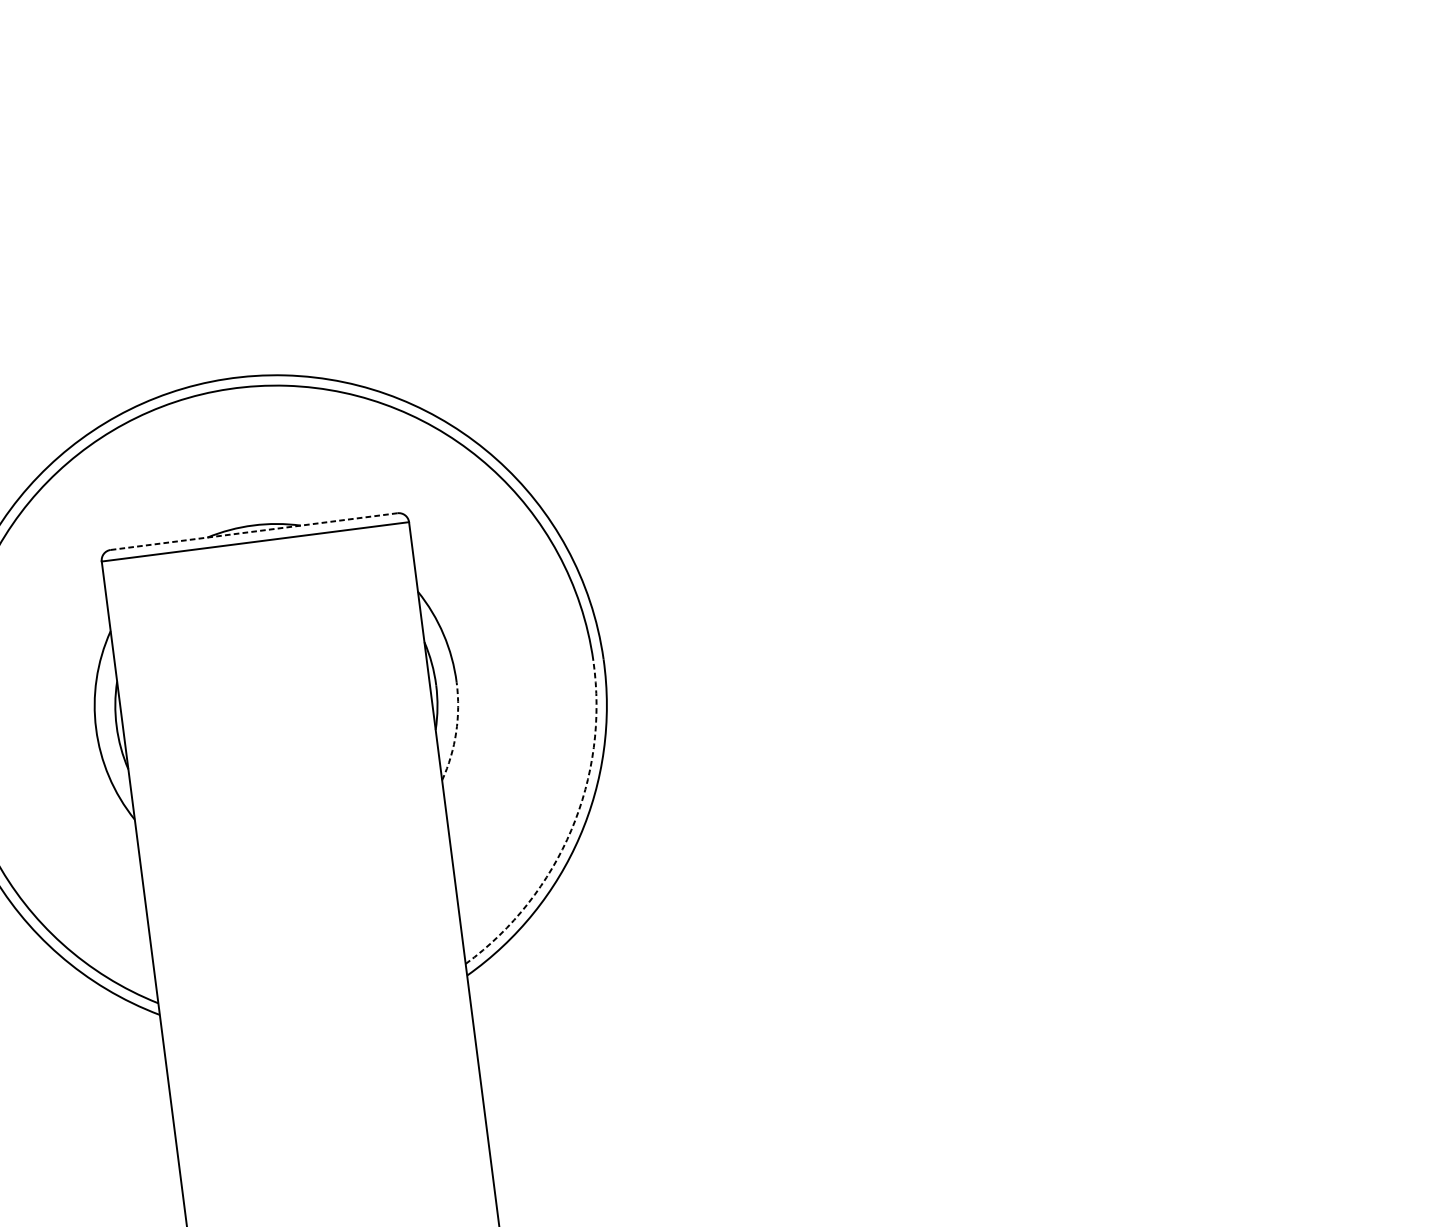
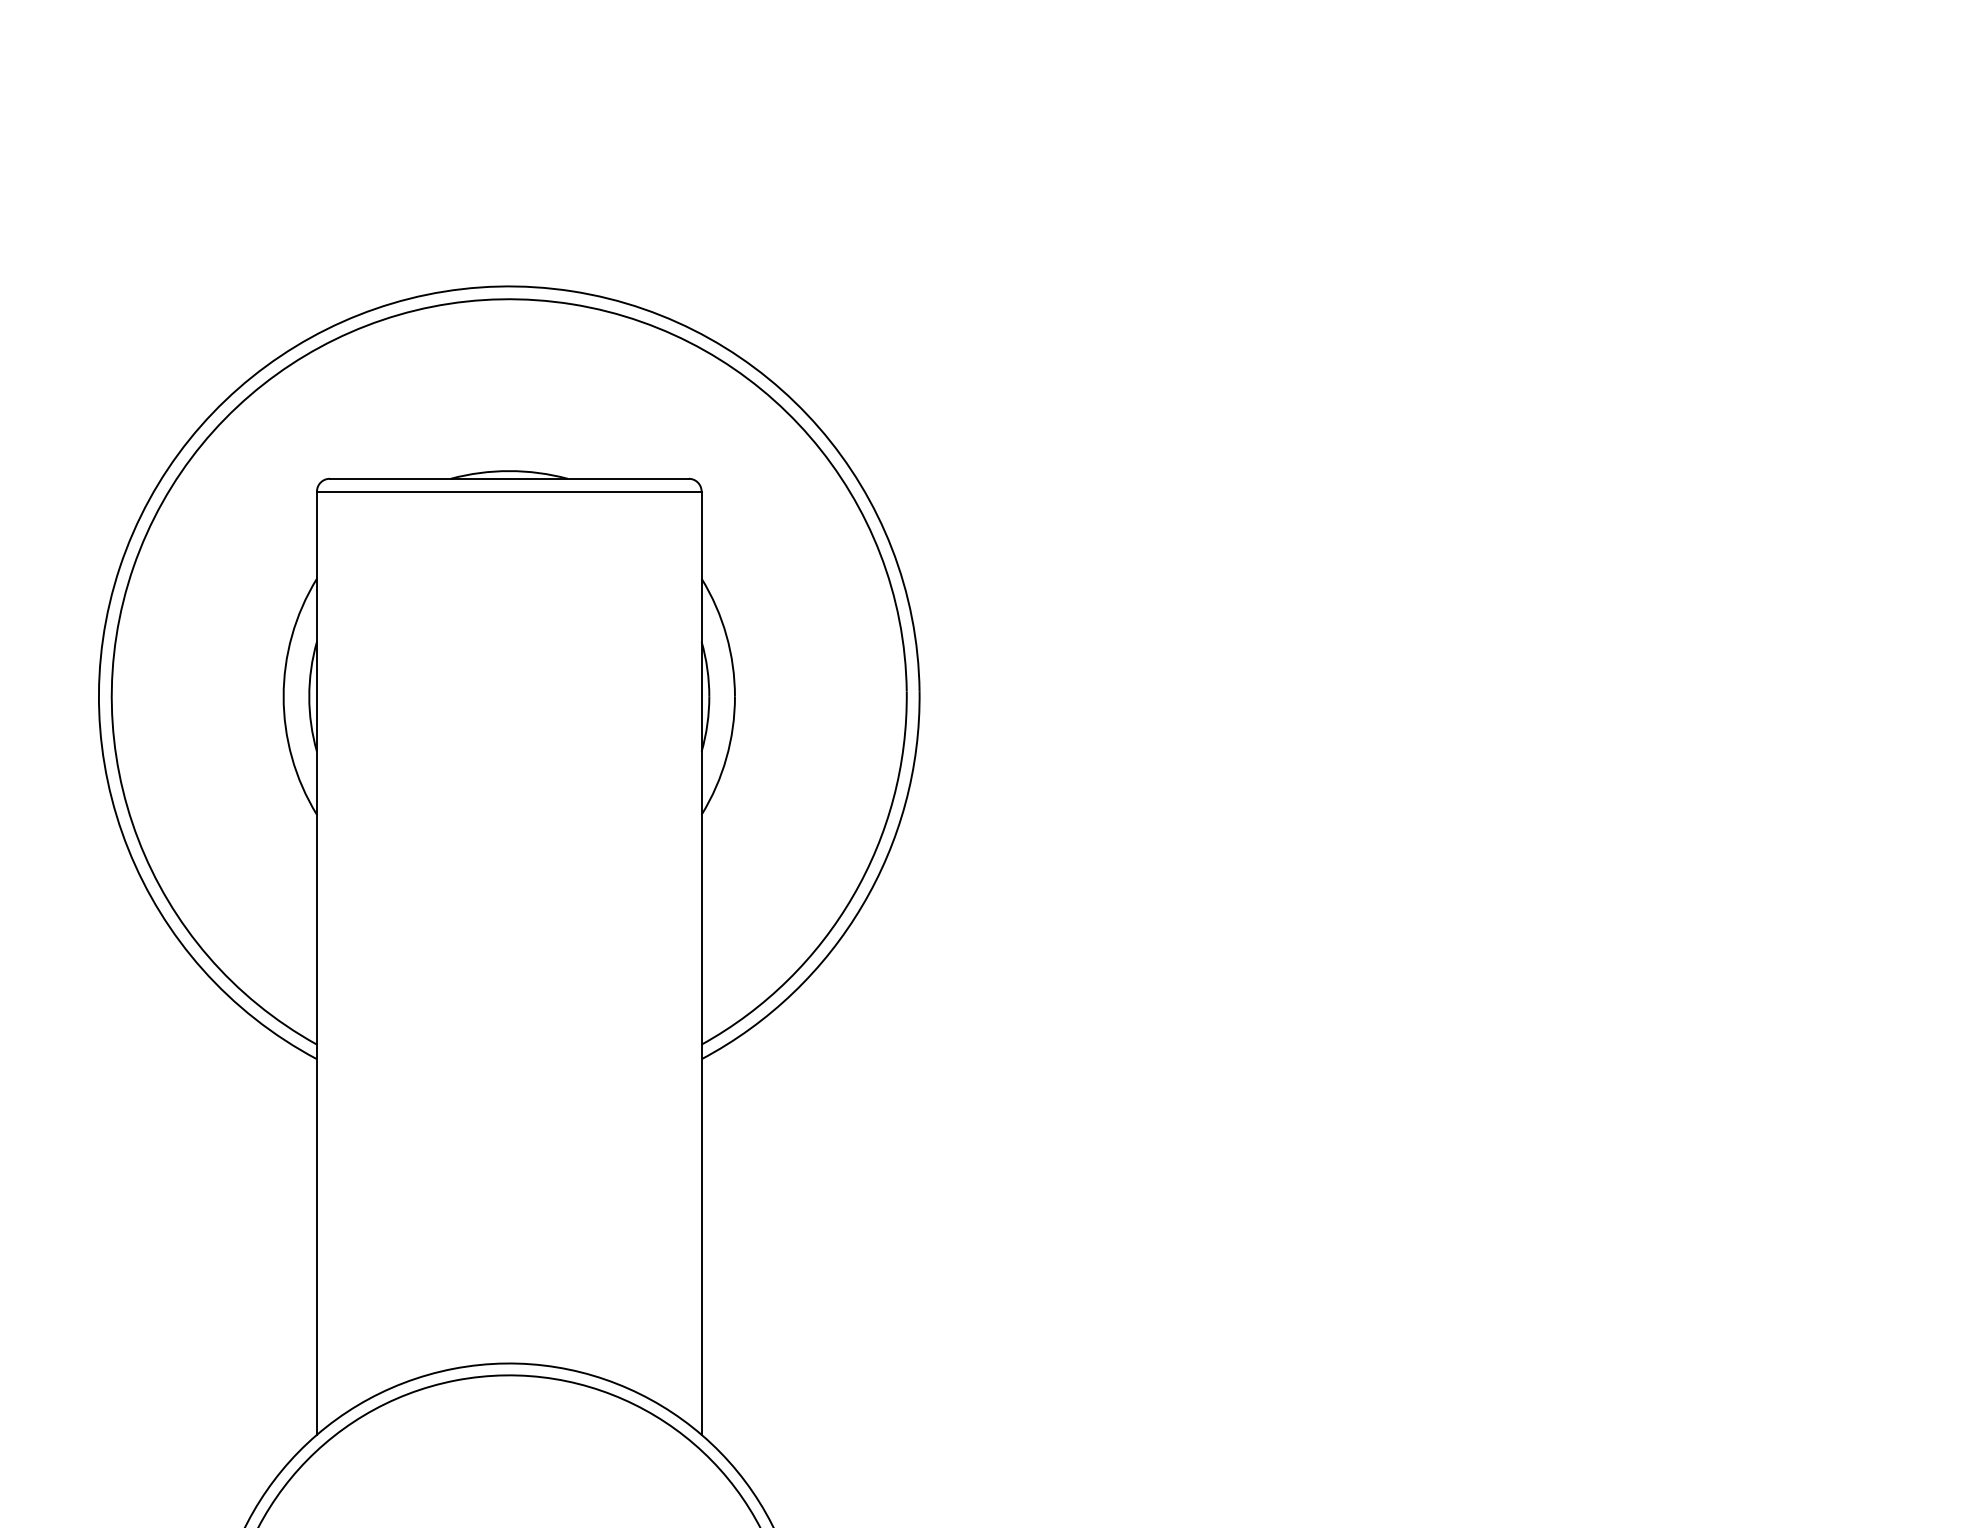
line: (254, 531) -> (509, 478), dashed -> solid
arc: (456, 732) -> (726, 758), dashed -> solid
arc: (571, 830) -> (853, 896), dashed -> solid

